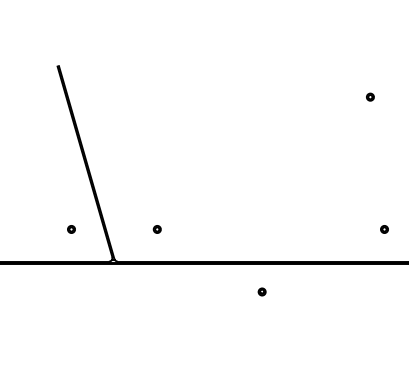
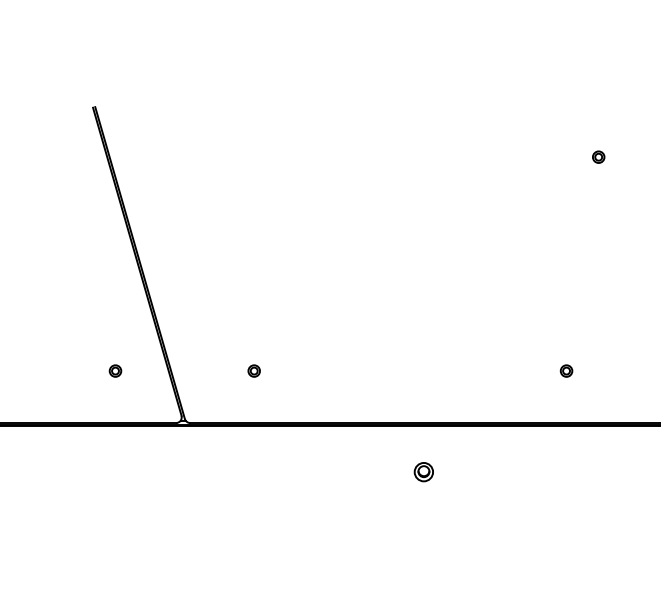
part: (384, 229) -> (566, 371), moved
part: (261, 291) -> (422, 471), size x1.6

